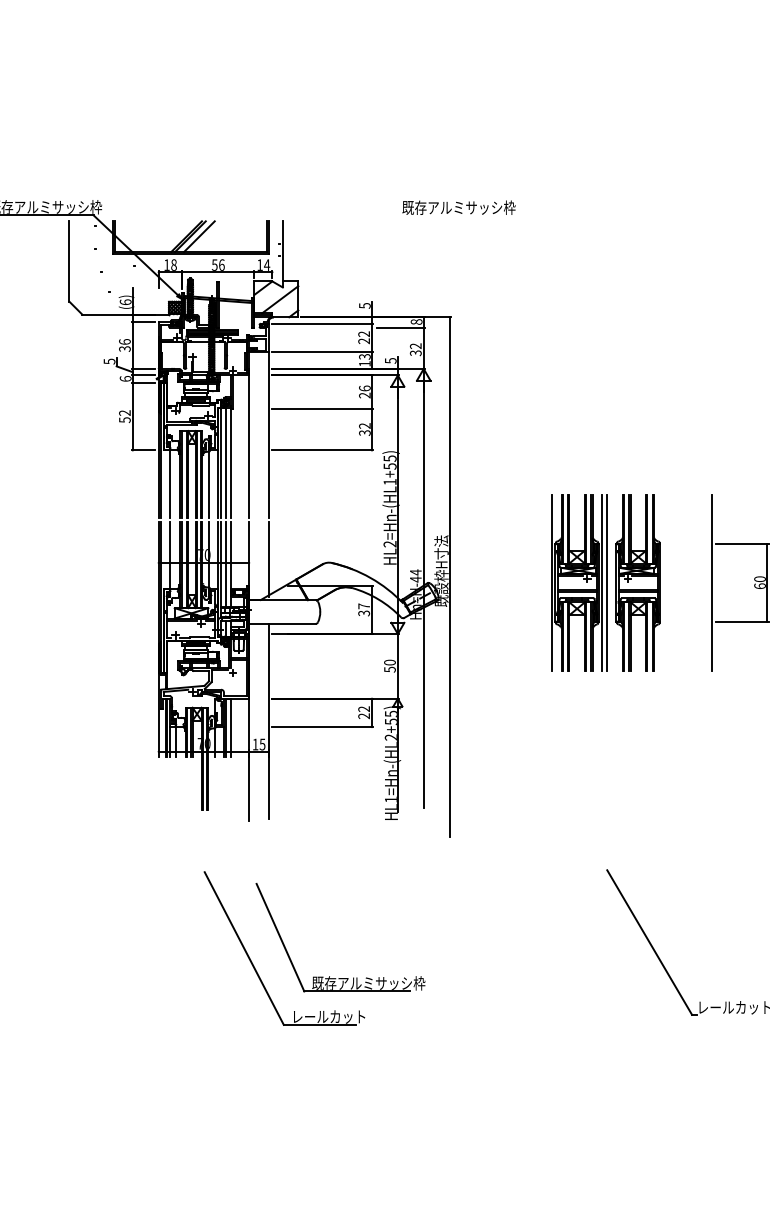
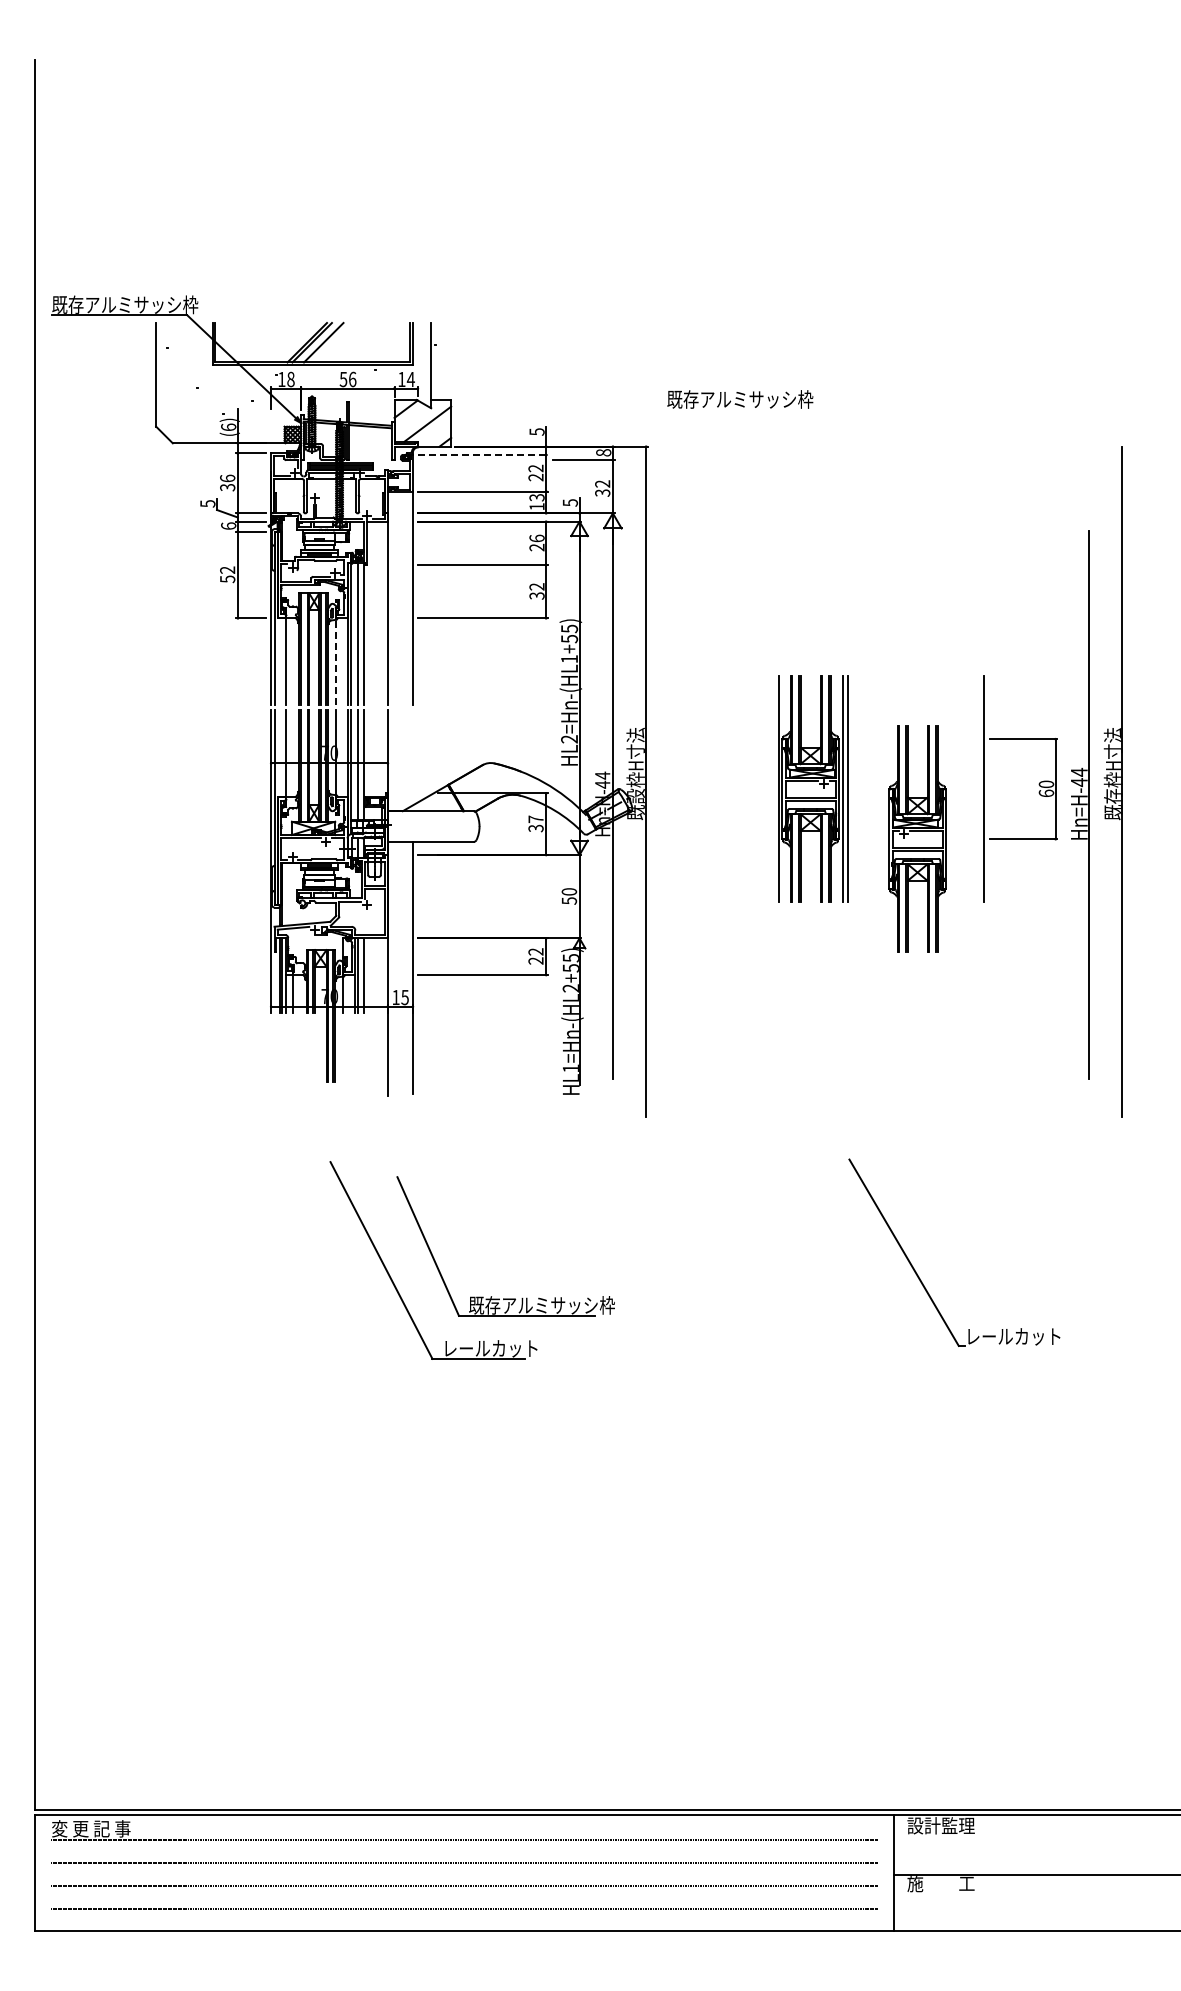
text: (459, 207) -> (740, 399), moved
line: (323, 324) -> (483, 455), solid -> dashed
line: (208, 484) -> (335, 662), solid -> dashed
line: (268, 559) -> (412, 758), removed
part: (638, 582) -> (917, 838), moved

